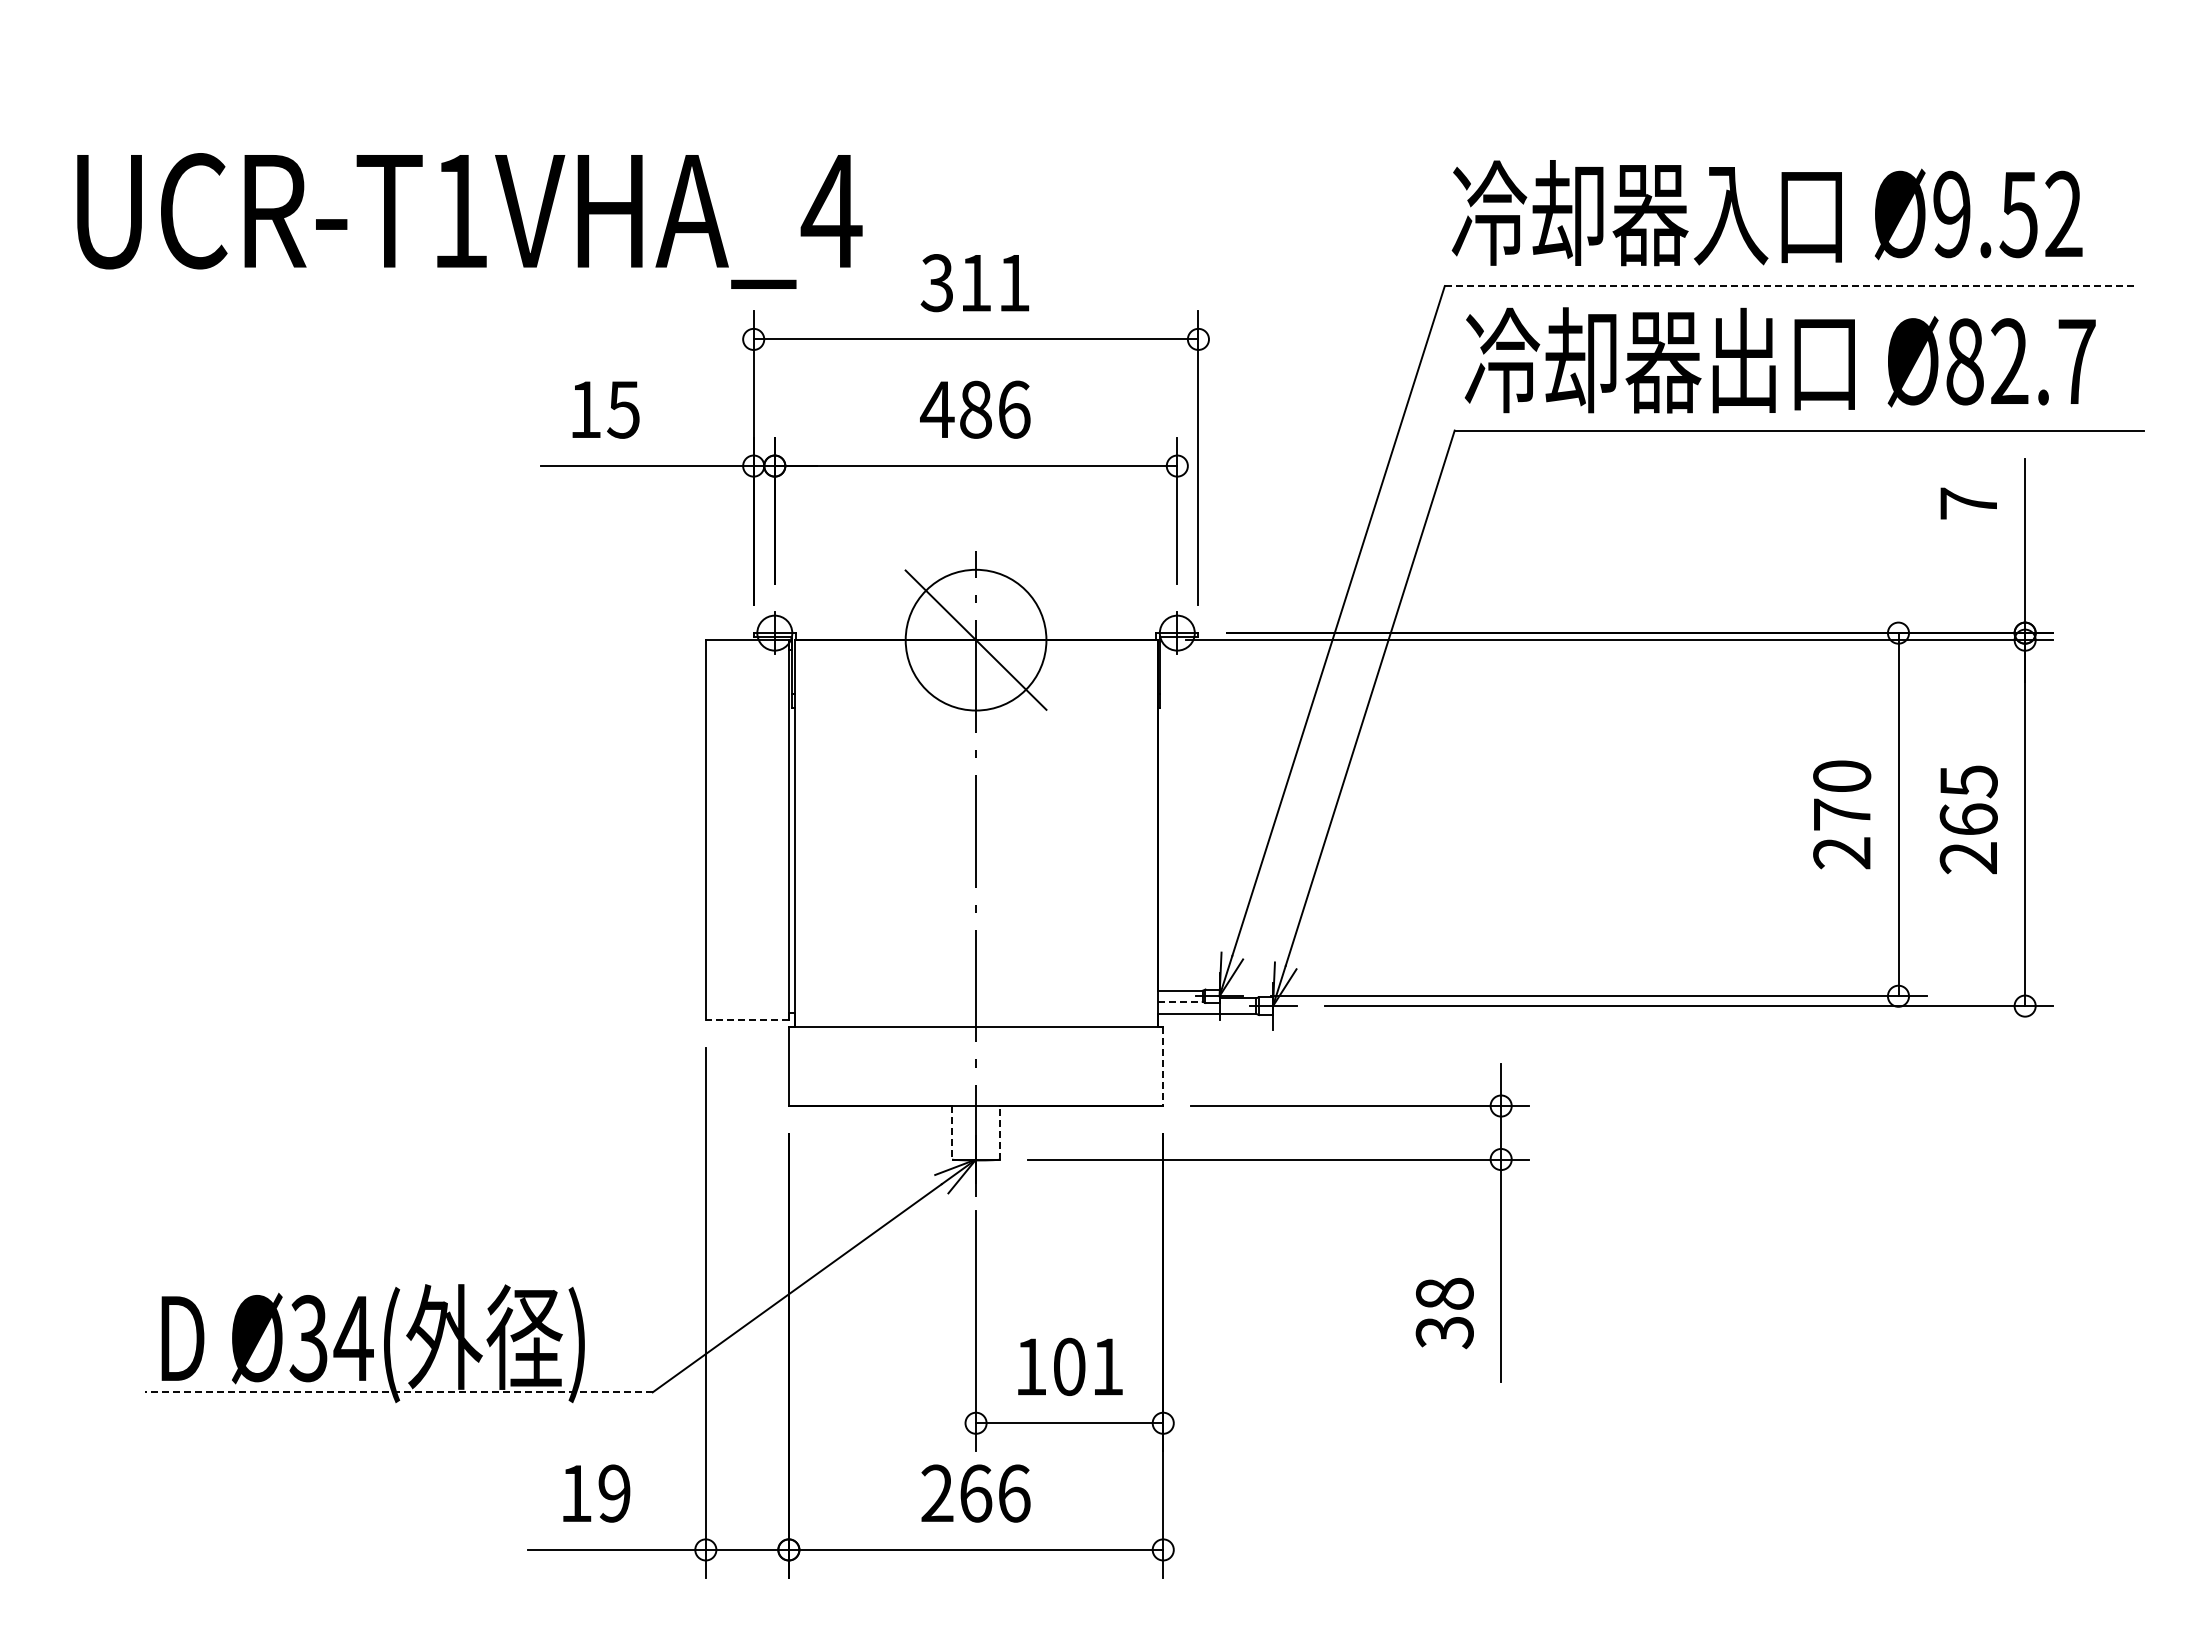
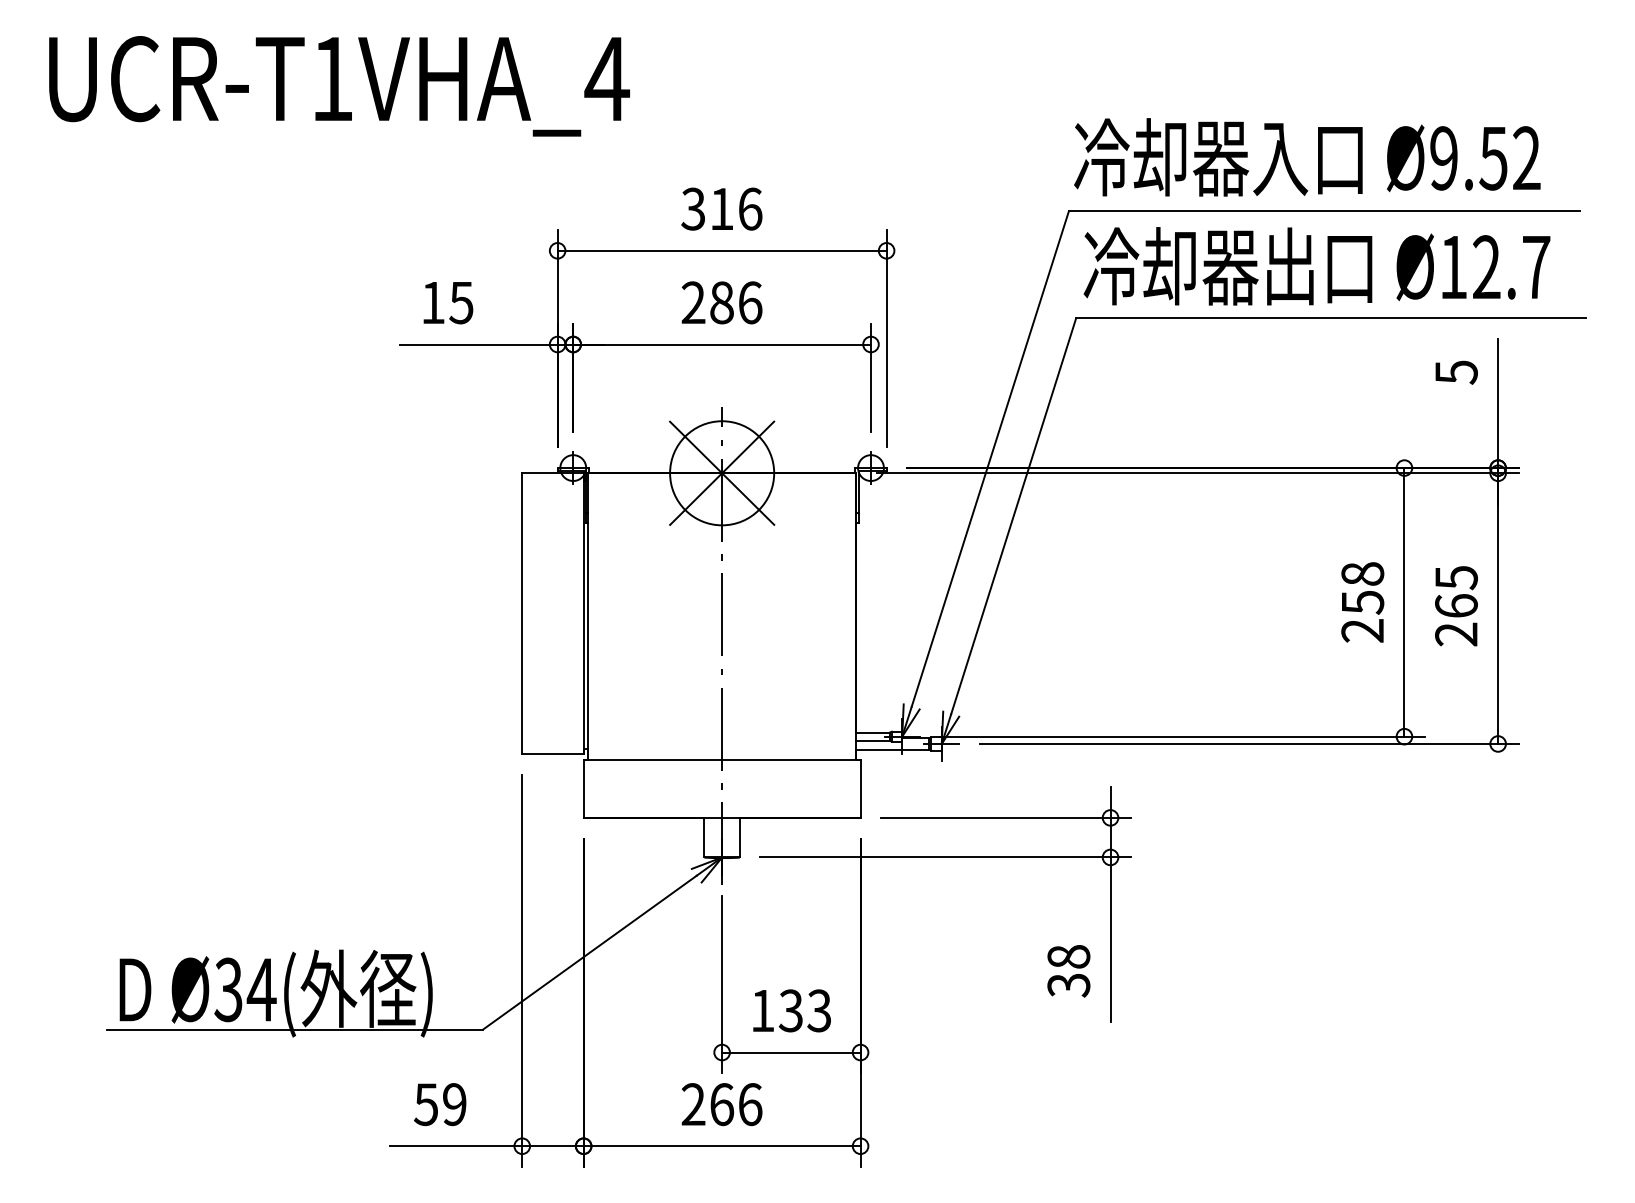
text: (469, 220) -> (339, 85), moved
text: (1014, 283) -> (750, 209), 311 -> 316
line: (1790, 286) -> (1324, 211), dashed -> solid
text: (1964, 361) -> (1453, 267), Ø82.7 -> Ø12.7
text: (937, 408) -> (693, 301), 486 -> 286
text: (1968, 503) -> (1456, 372), 7 -> 5
line: (975, 639) -> (721, 472), added
text: (1842, 795) -> (1363, 588), 270 -> 258
line: (1180, 1001) -> (873, 740), dashed -> solid
line: (747, 1020) -> (553, 754), dashed -> solid
line: (1163, 1067) -> (860, 789), dashed -> solid
line: (952, 1132) -> (704, 837), dashed -> solid
line: (1000, 1132) -> (740, 837), dashed -> solid
text: (1087, 1366) -> (804, 1010), 101 -> 133
line: (398, 1392) -> (294, 1029), dashed -> solid
text: (575, 1493) -> (425, 1104), 19 -> 59

